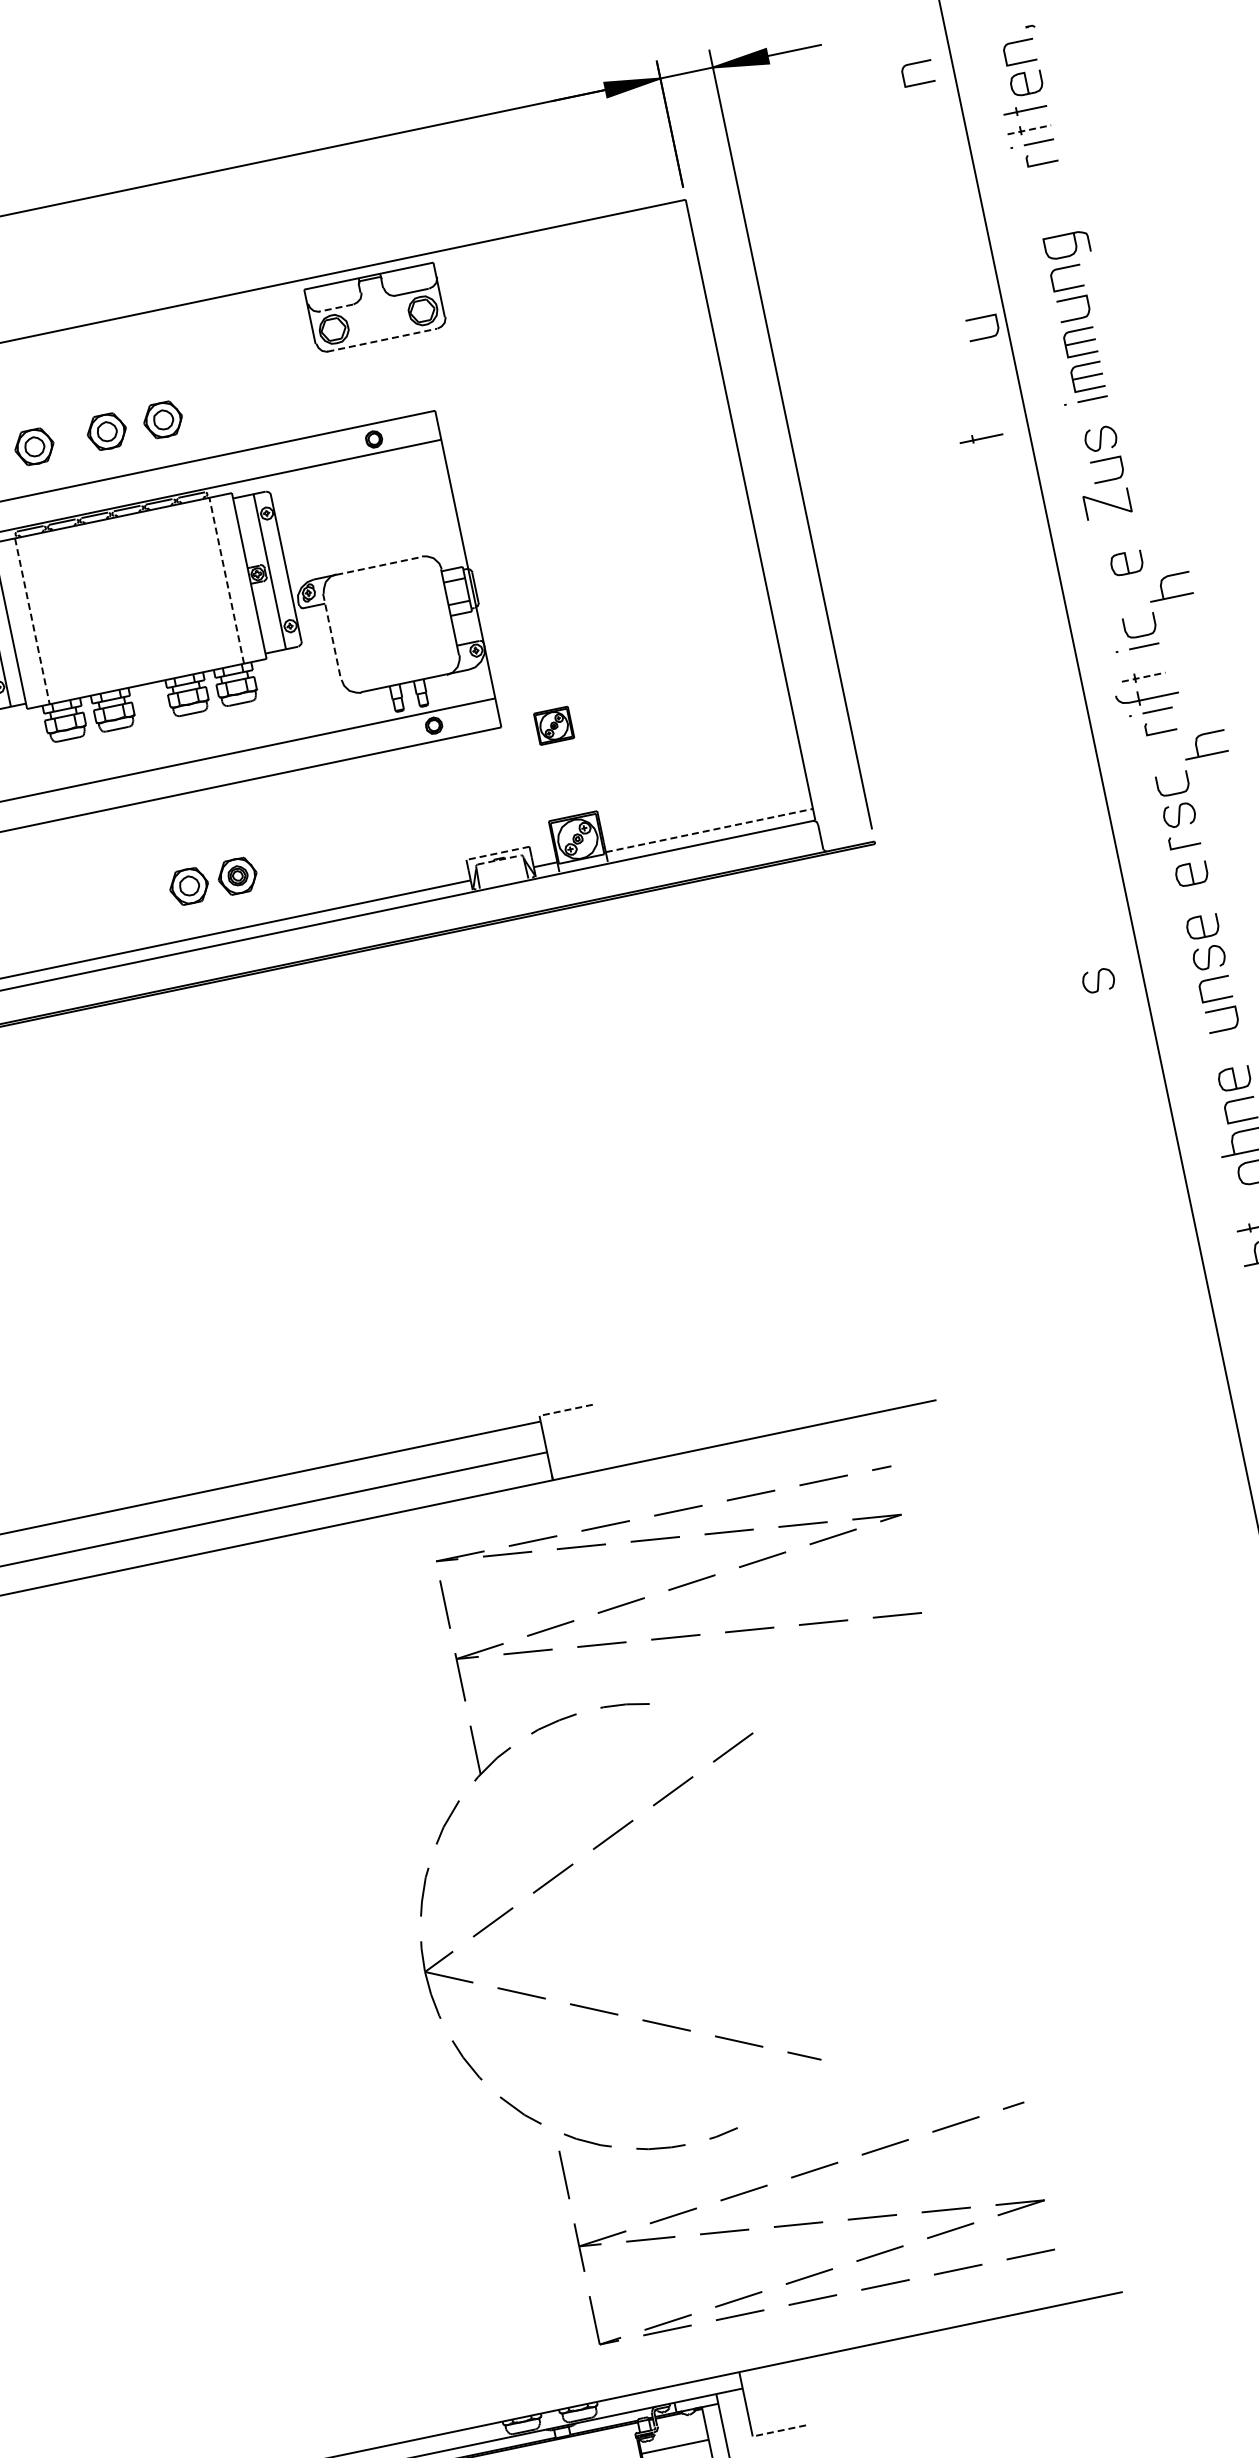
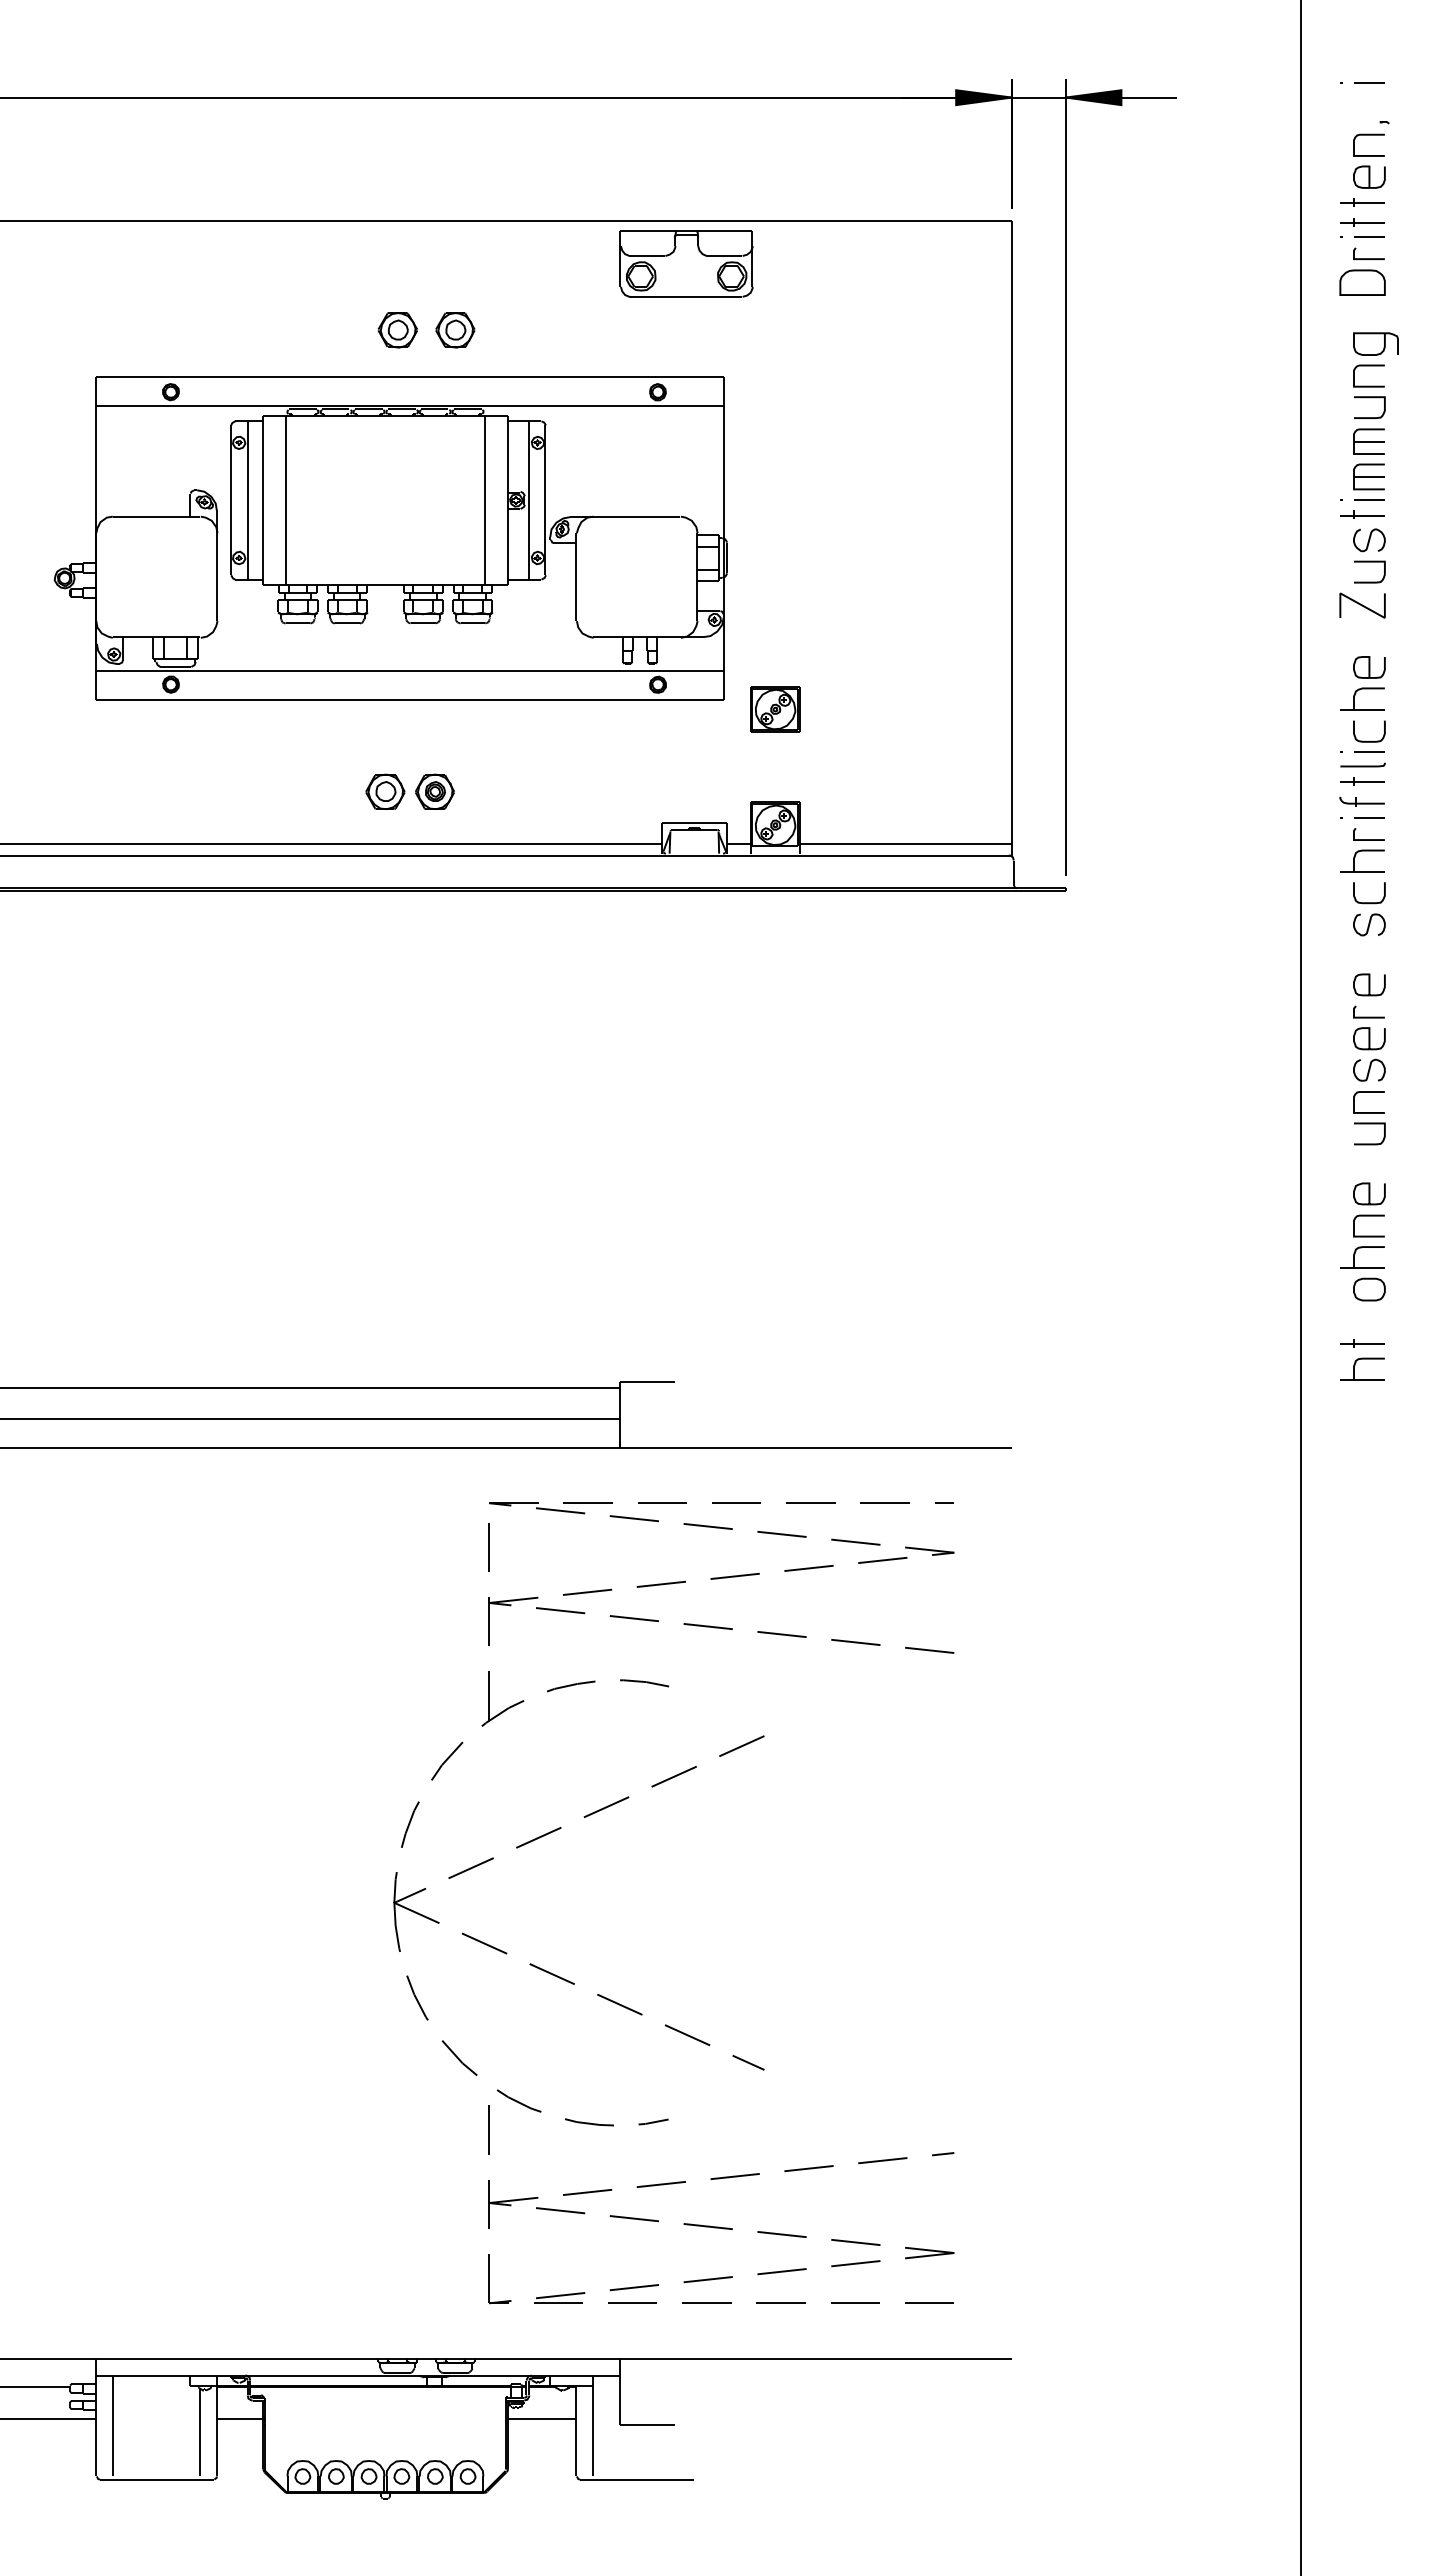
curve: (915, 63) -> (1264, 135), removed
line: (1030, 129) -> (1363, 223), dashed -> solid
part: (1041, 187) -> (1362, 282), added
line: (335, 308) -> (646, 256), dashed -> solid
curve: (980, 318) -> (1276, 398), removed
line: (382, 339) -> (686, 296), dashed -> solid
part: (981, 437) -> (1362, 514), moved
part: (34, 447) -> (323, 330), removed
line: (378, 566) -> (636, 517), dashed -> solid
line: (226, 580) -> (484, 500), dashed -> solid
part: (1162, 584) -> (1355, 695), moved
line: (32, 621) -> (286, 500), dashed -> solid
line: (332, 637) -> (576, 577), dashed -> solid
line: (1140, 660) -> (1362, 765), added
line: (1144, 677) -> (1363, 782), dashed -> solid
part: (1146, 696) -> (1361, 801), size x0.71
part: (554, 725) -> (775, 709), size x1.43
part: (1197, 742) -> (1355, 857), moved
line: (709, 830) -> (906, 843), dashed -> solid
line: (1184, 845) -> (1368, 1016), moved
line: (497, 853) -> (694, 822), dashed -> solid
line: (499, 859) -> (694, 829), dashed -> solid
curve: (1098, 979) -> (1256, 1069), removed
line: (565, 1410) -> (646, 1381), dashed -> solid
line: (778, 2431) -> (646, 2424), dashed -> solid

